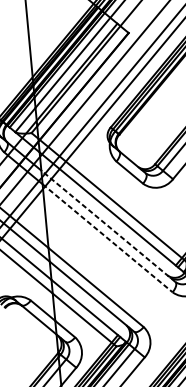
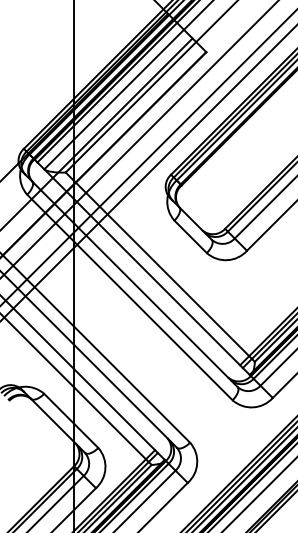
line: (108, 226) -> (155, 305), dashed -> solid
line: (107, 238) -> (153, 321), dashed -> solid

